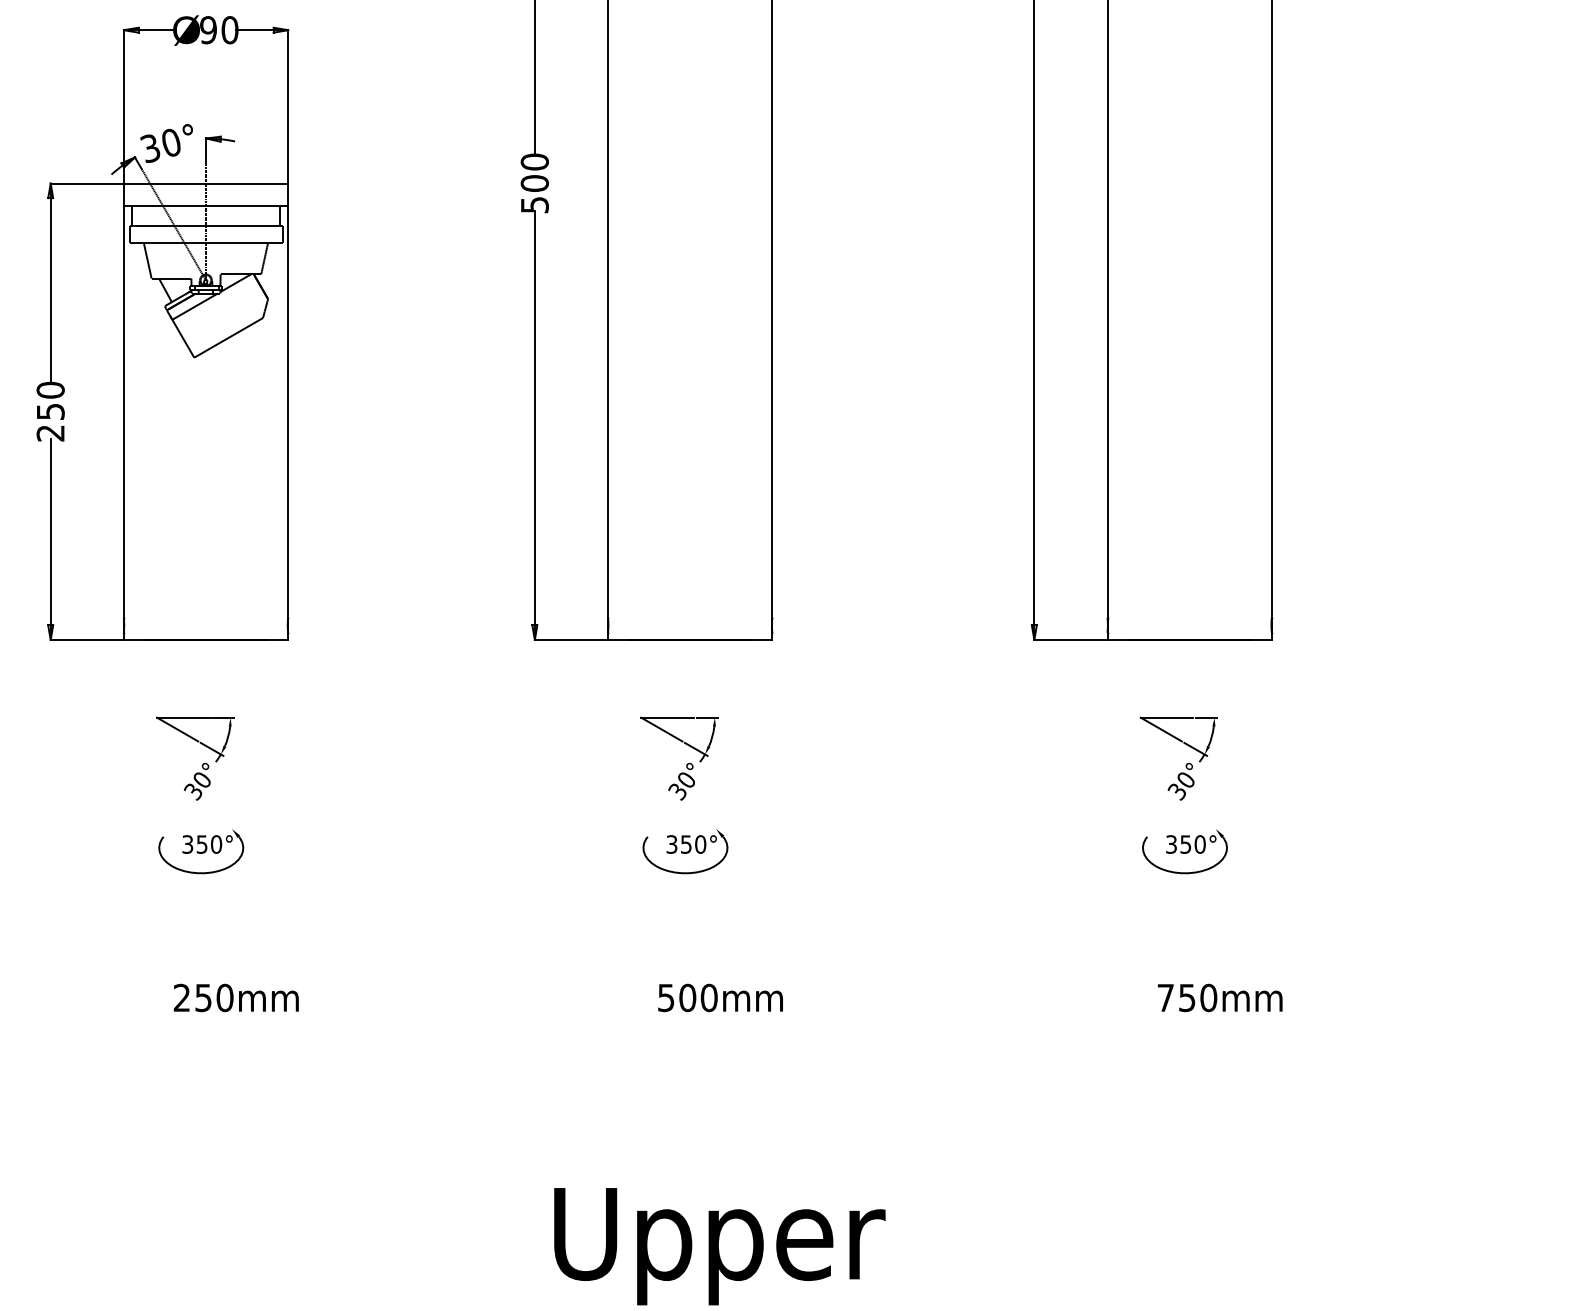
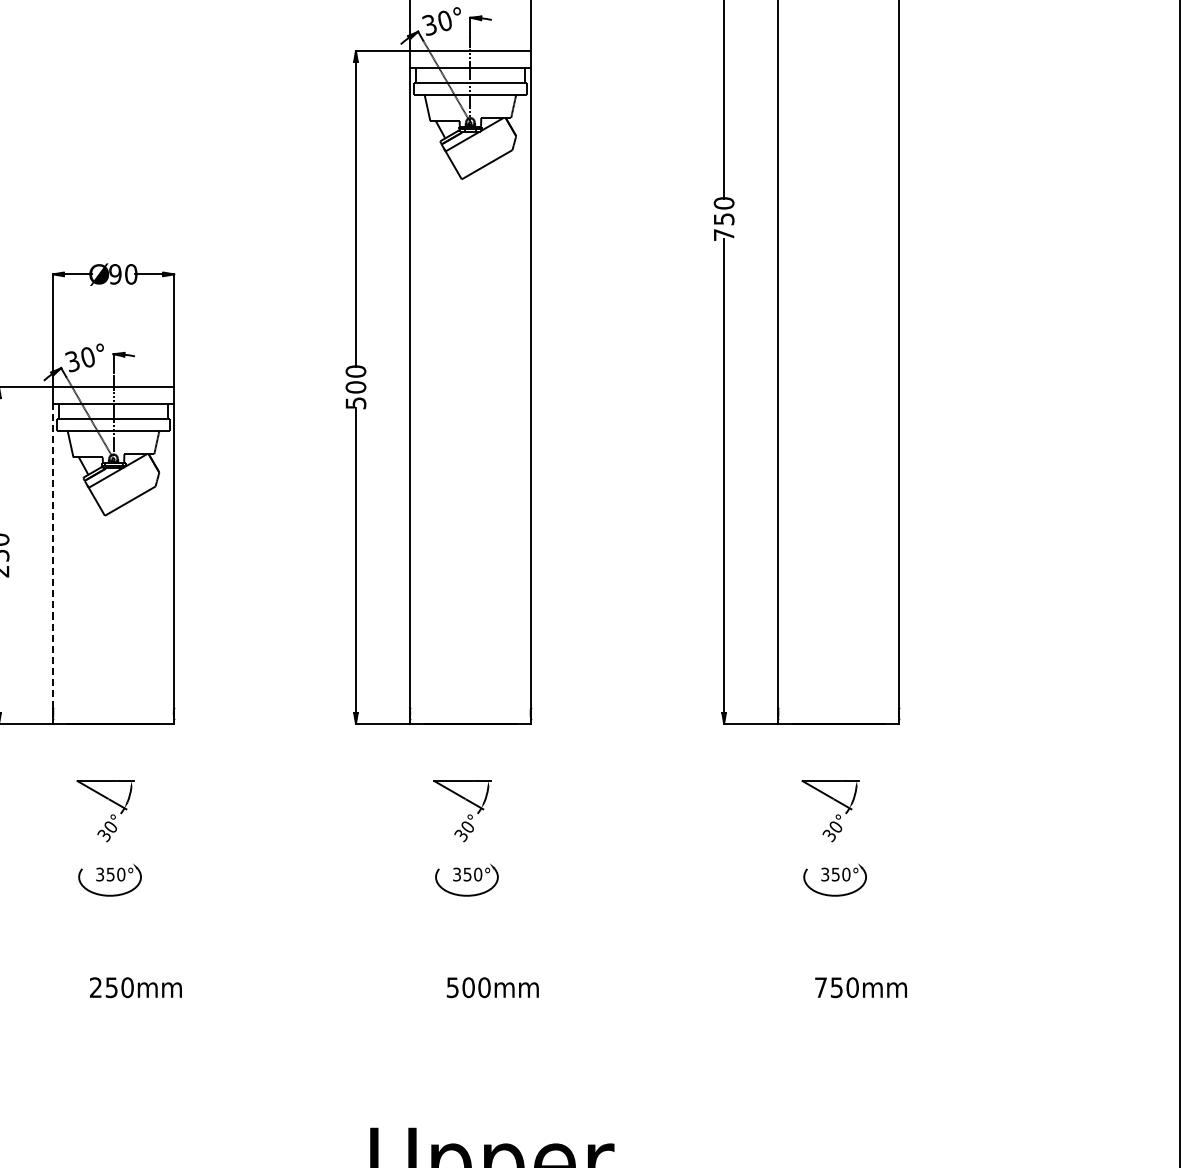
line: (123, 411) -> (52, 555), solid -> dashed

